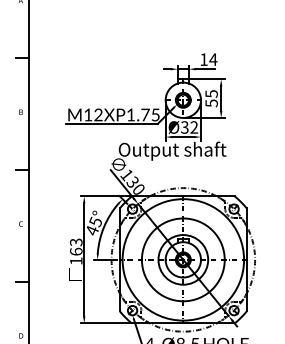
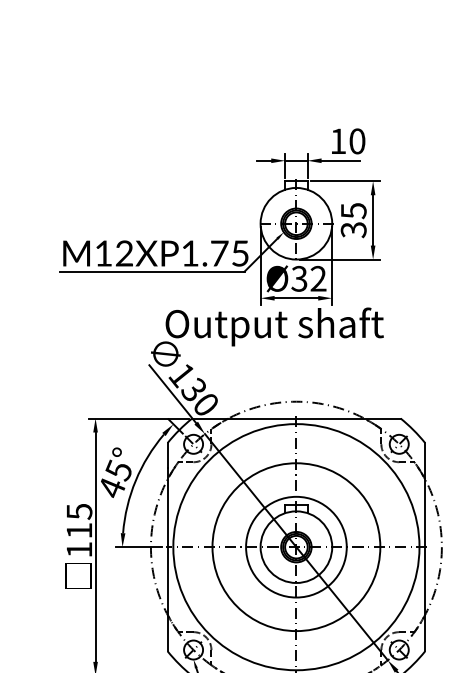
text: (213, 59) -> (357, 141), 14 -> 10
text: (211, 102) -> (353, 228), 55 -> 35
text: (75, 246) -> (77, 520), 163 -> 115

